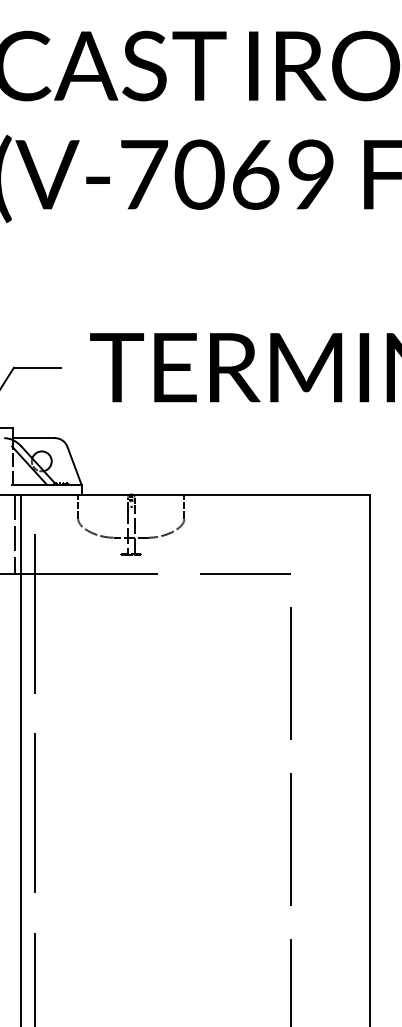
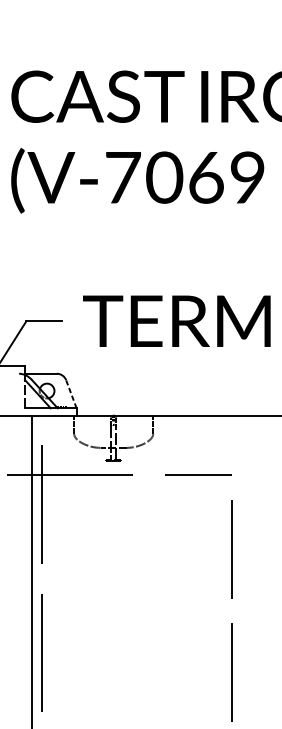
line: (74, 465) -> (71, 394), solid -> dashed
line: (15, 534) -> (27, 445), removed

